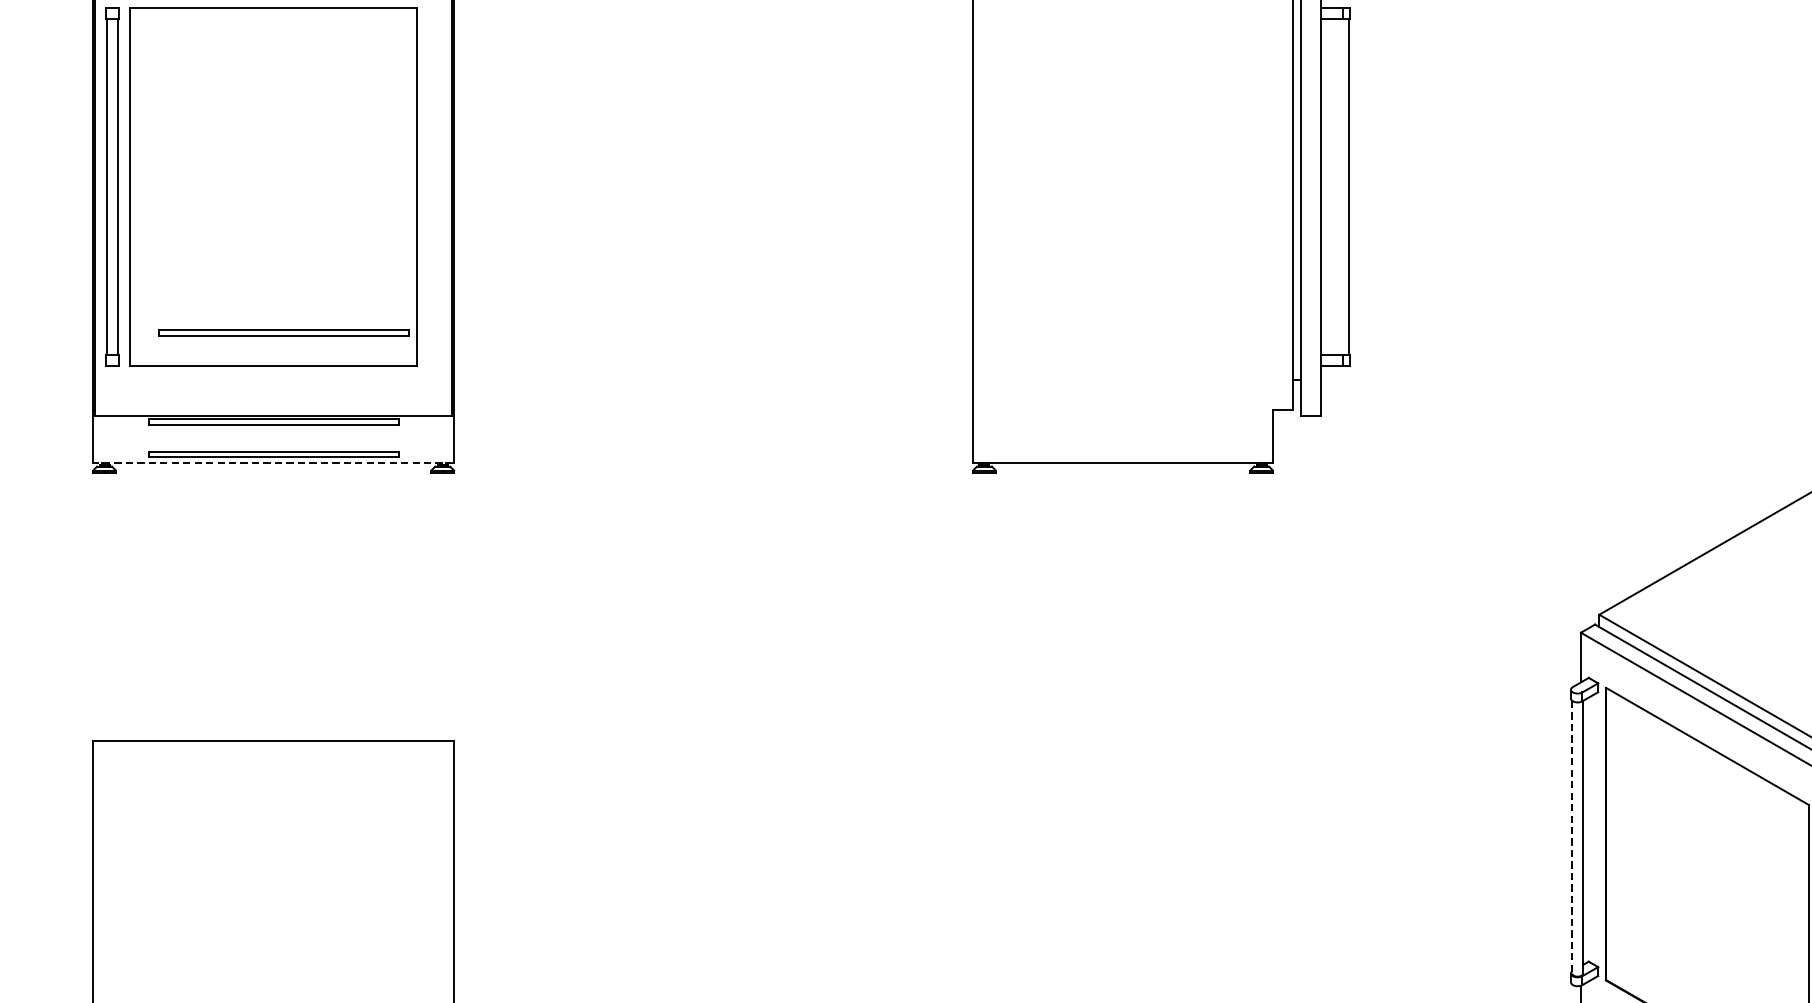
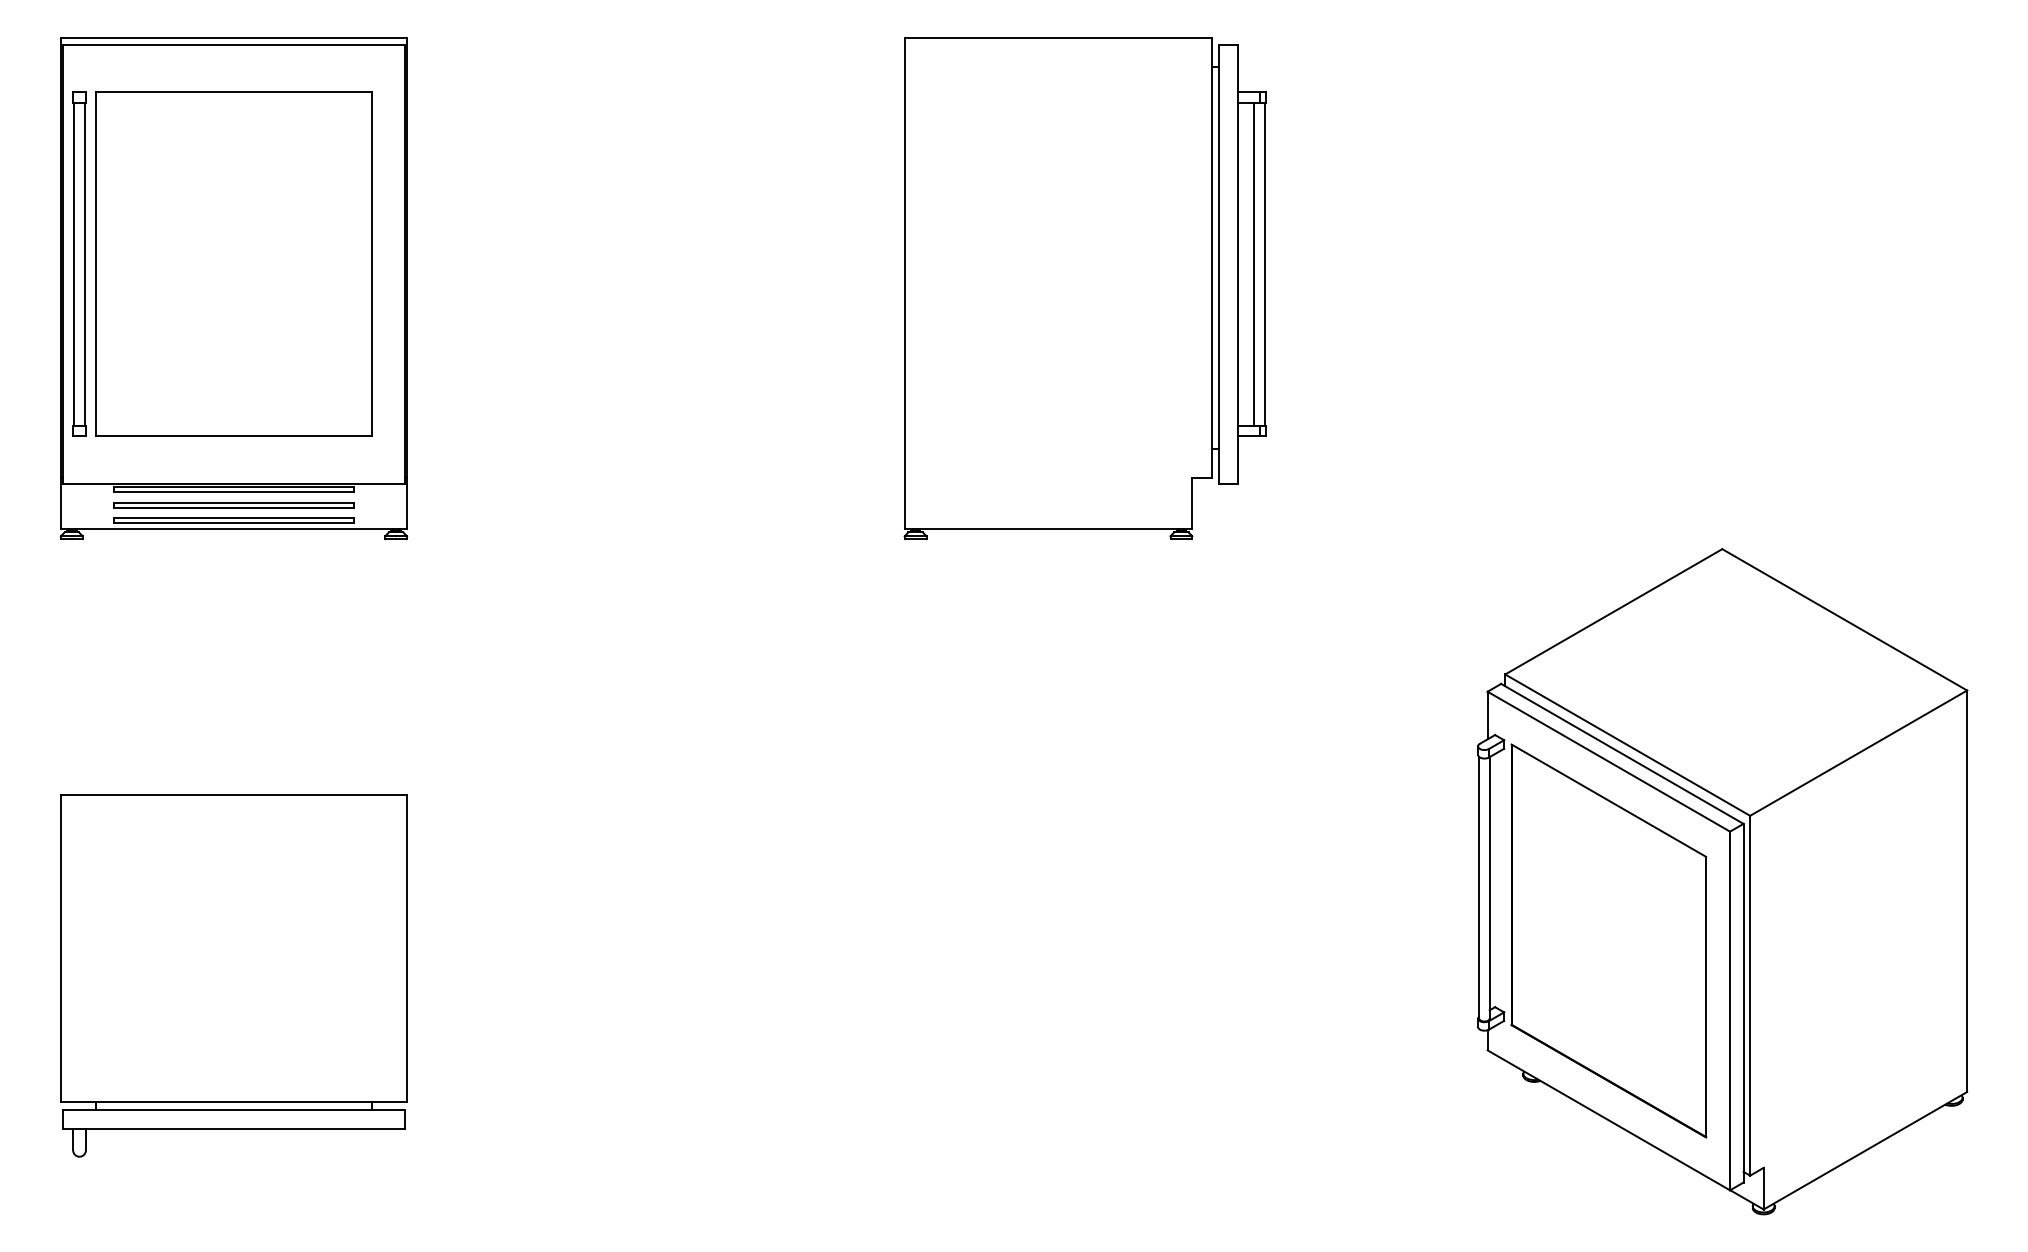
line: (1337, 186) -> (1254, 263), added
part: (283, 333) -> (233, 505), moved
line: (273, 463) -> (233, 529), dashed -> solid
line: (1572, 836) -> (1479, 887), dashed -> solid

